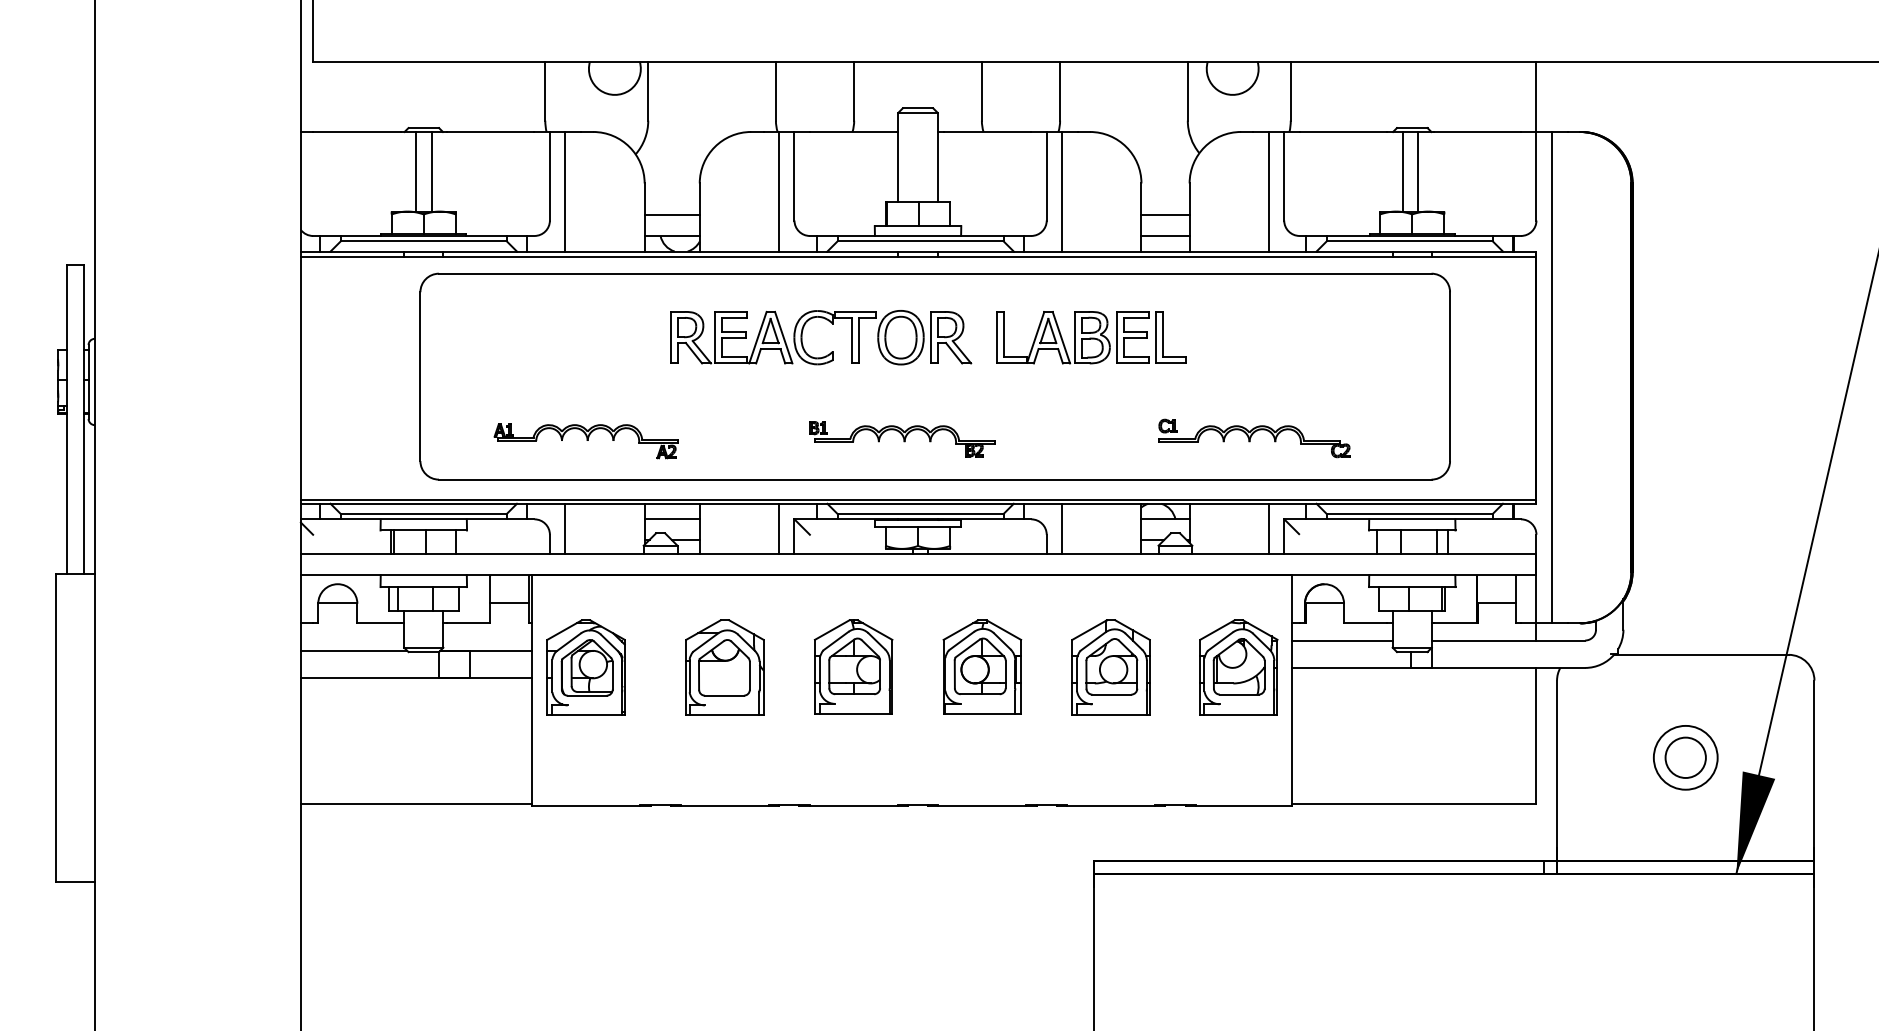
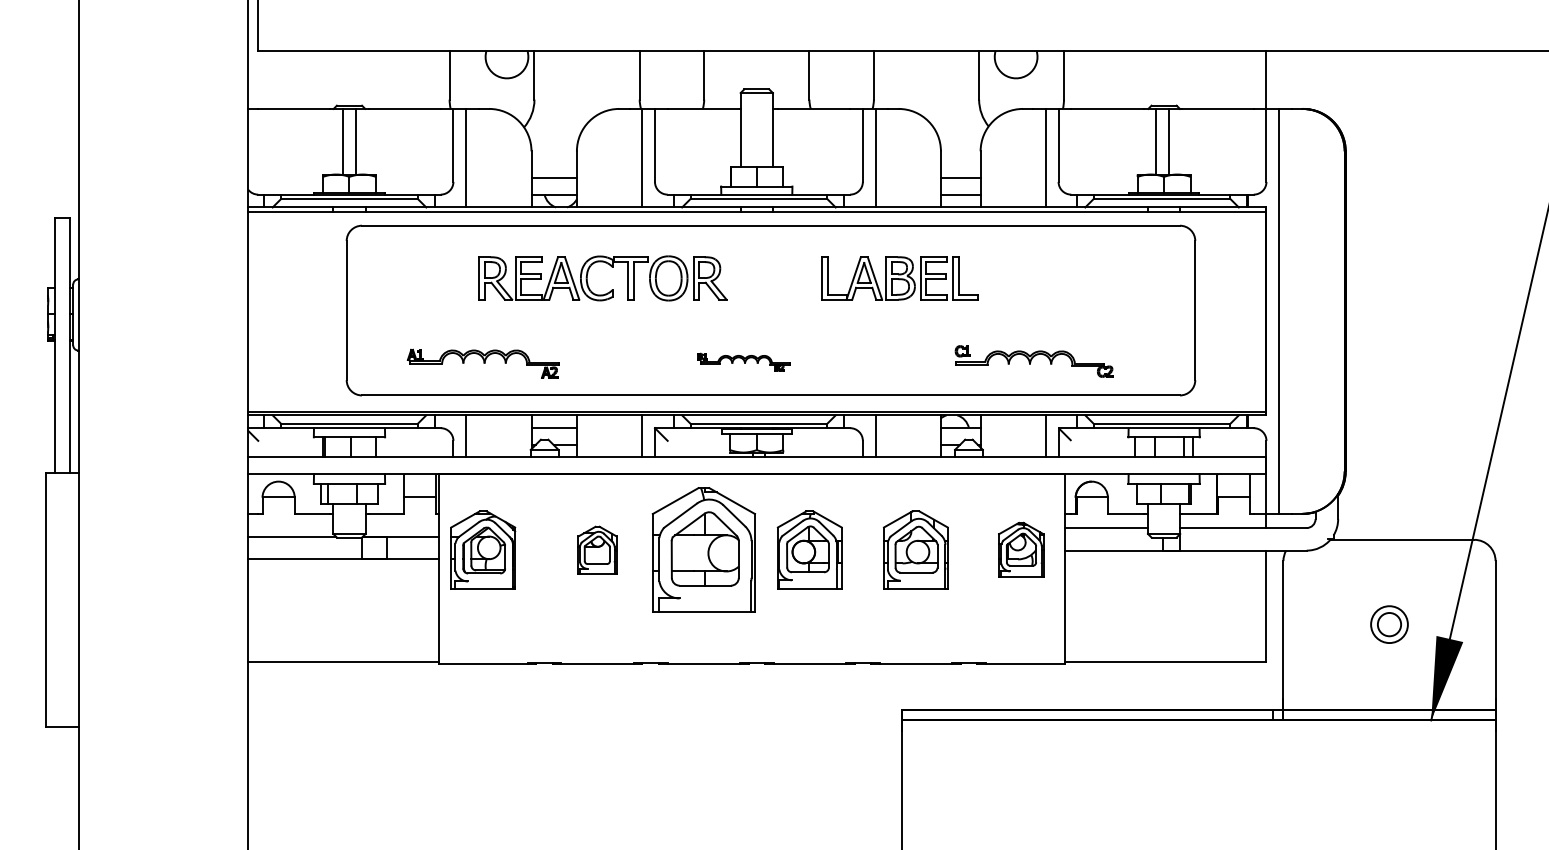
part: (831, 324) -> (611, 267), moved
part: (901, 439) -> (743, 362), size x0.6
part: (724, 666) -> (597, 549), size x0.6
part: (853, 666) -> (703, 549), size x1.6
part: (1239, 666) -> (1021, 549), size x0.7
part: (1685, 757) -> (1389, 624), size x0.7

